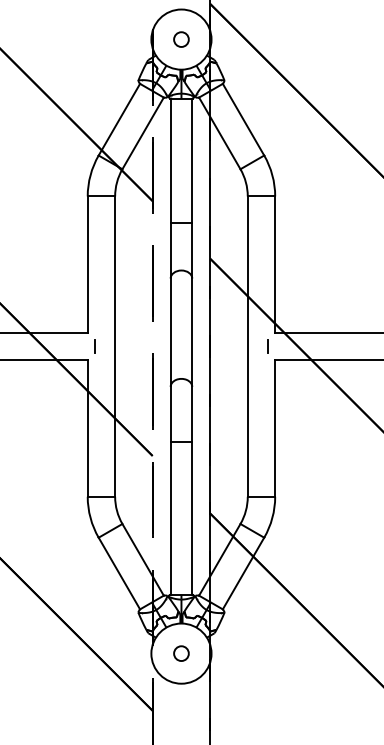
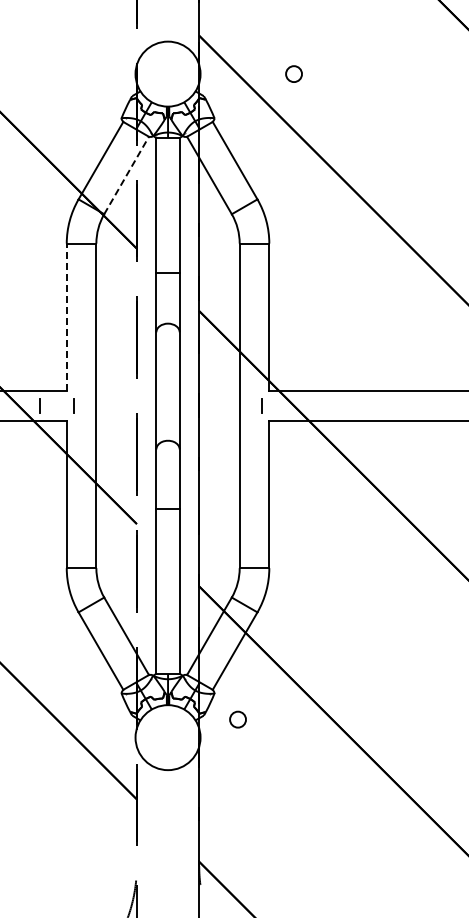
circle: (180, 39) -> (293, 73), moved
line: (143, 133) -> (126, 175), solid -> dashed
line: (87, 264) -> (66, 317), solid -> dashed
line: (62, 346) -> (39, 405), added
circle: (180, 653) -> (237, 719), moved

